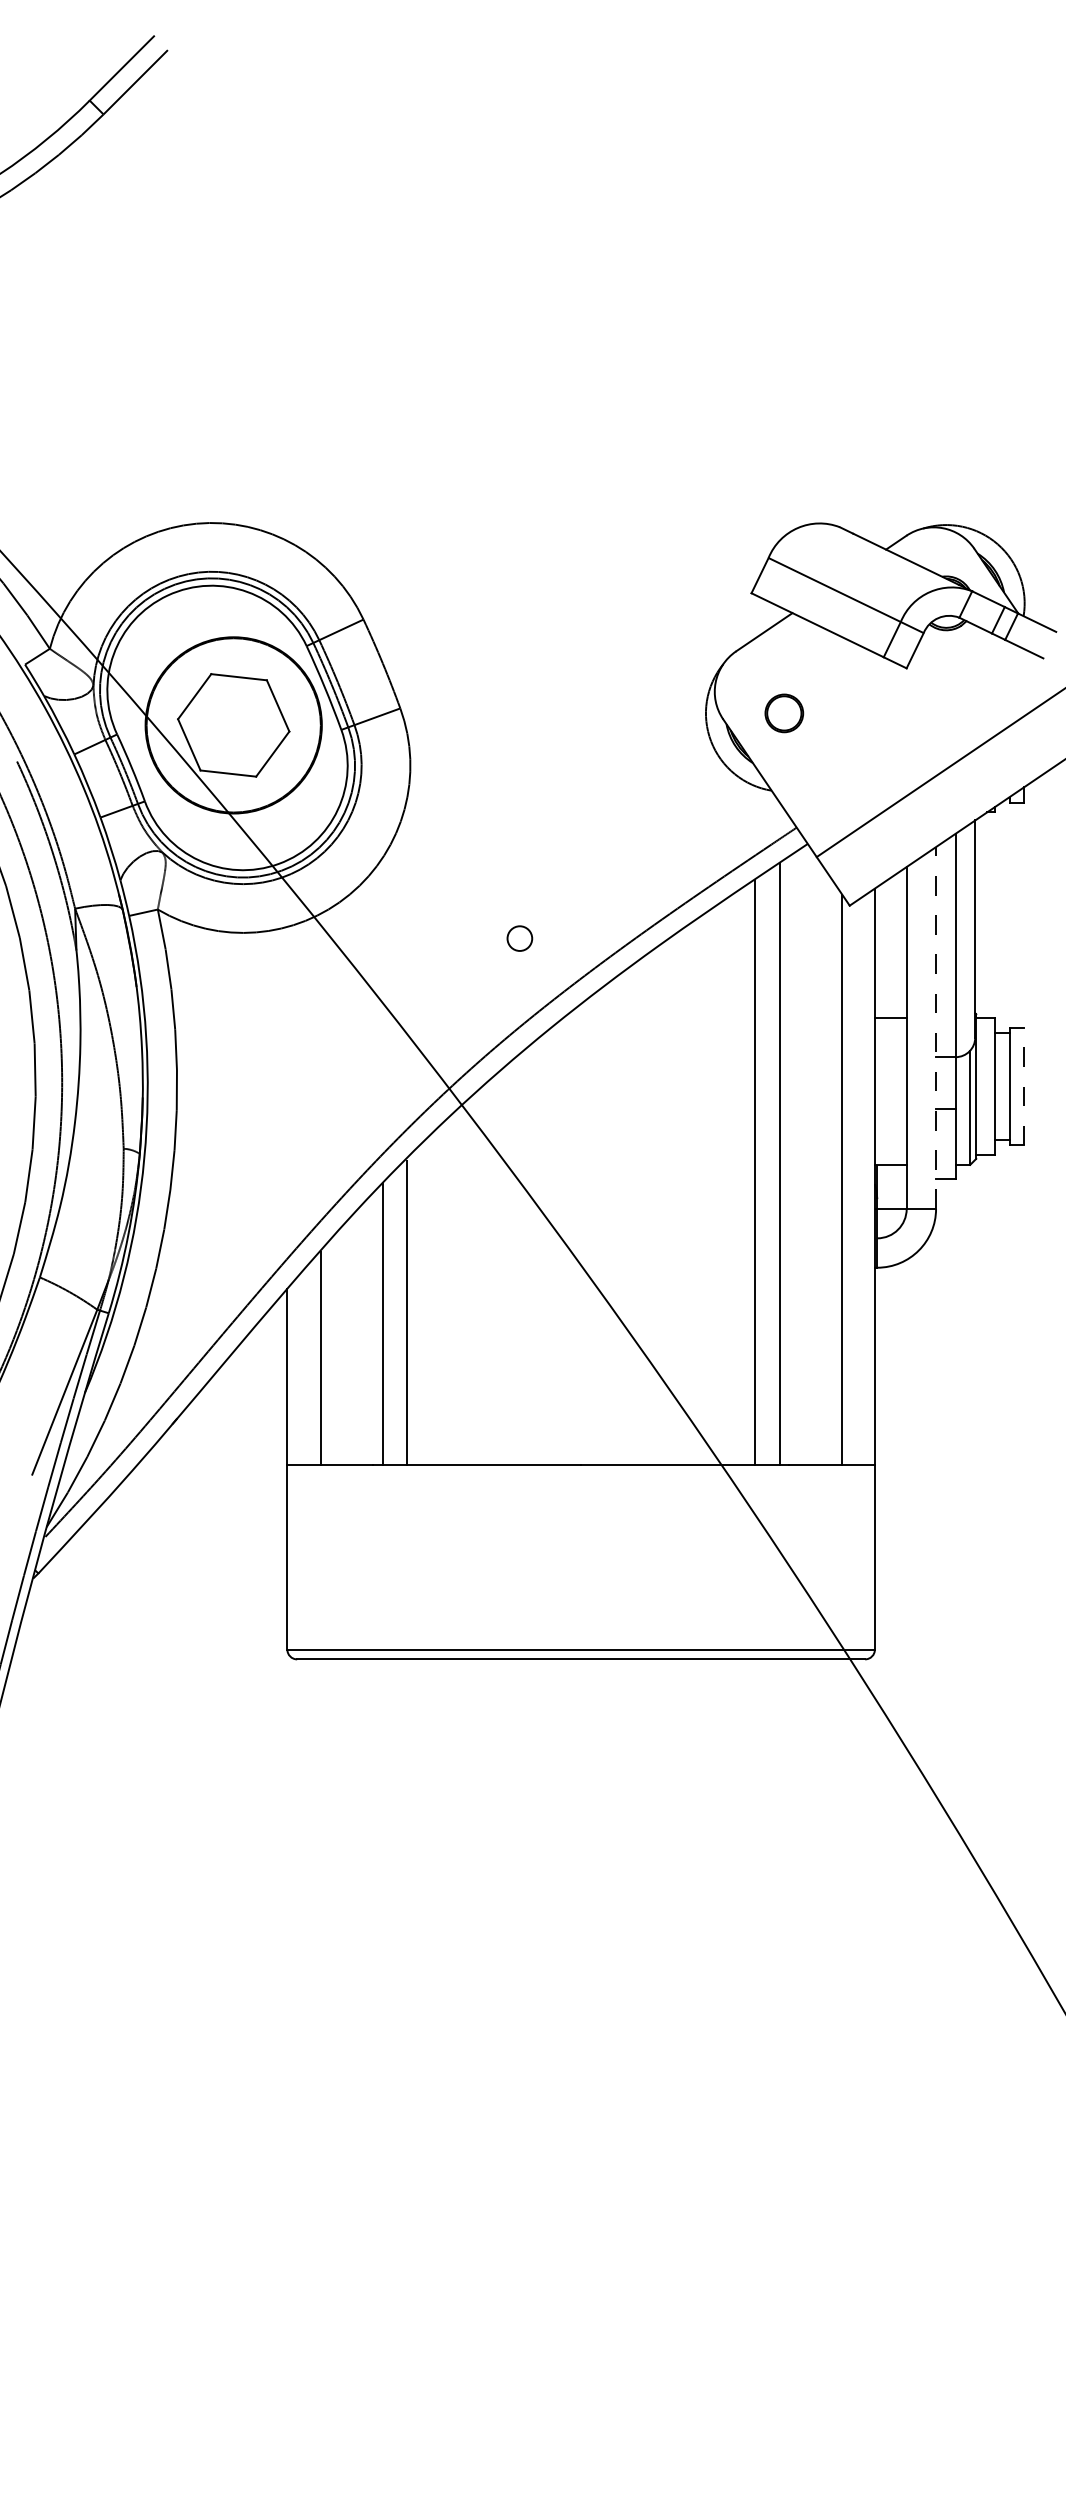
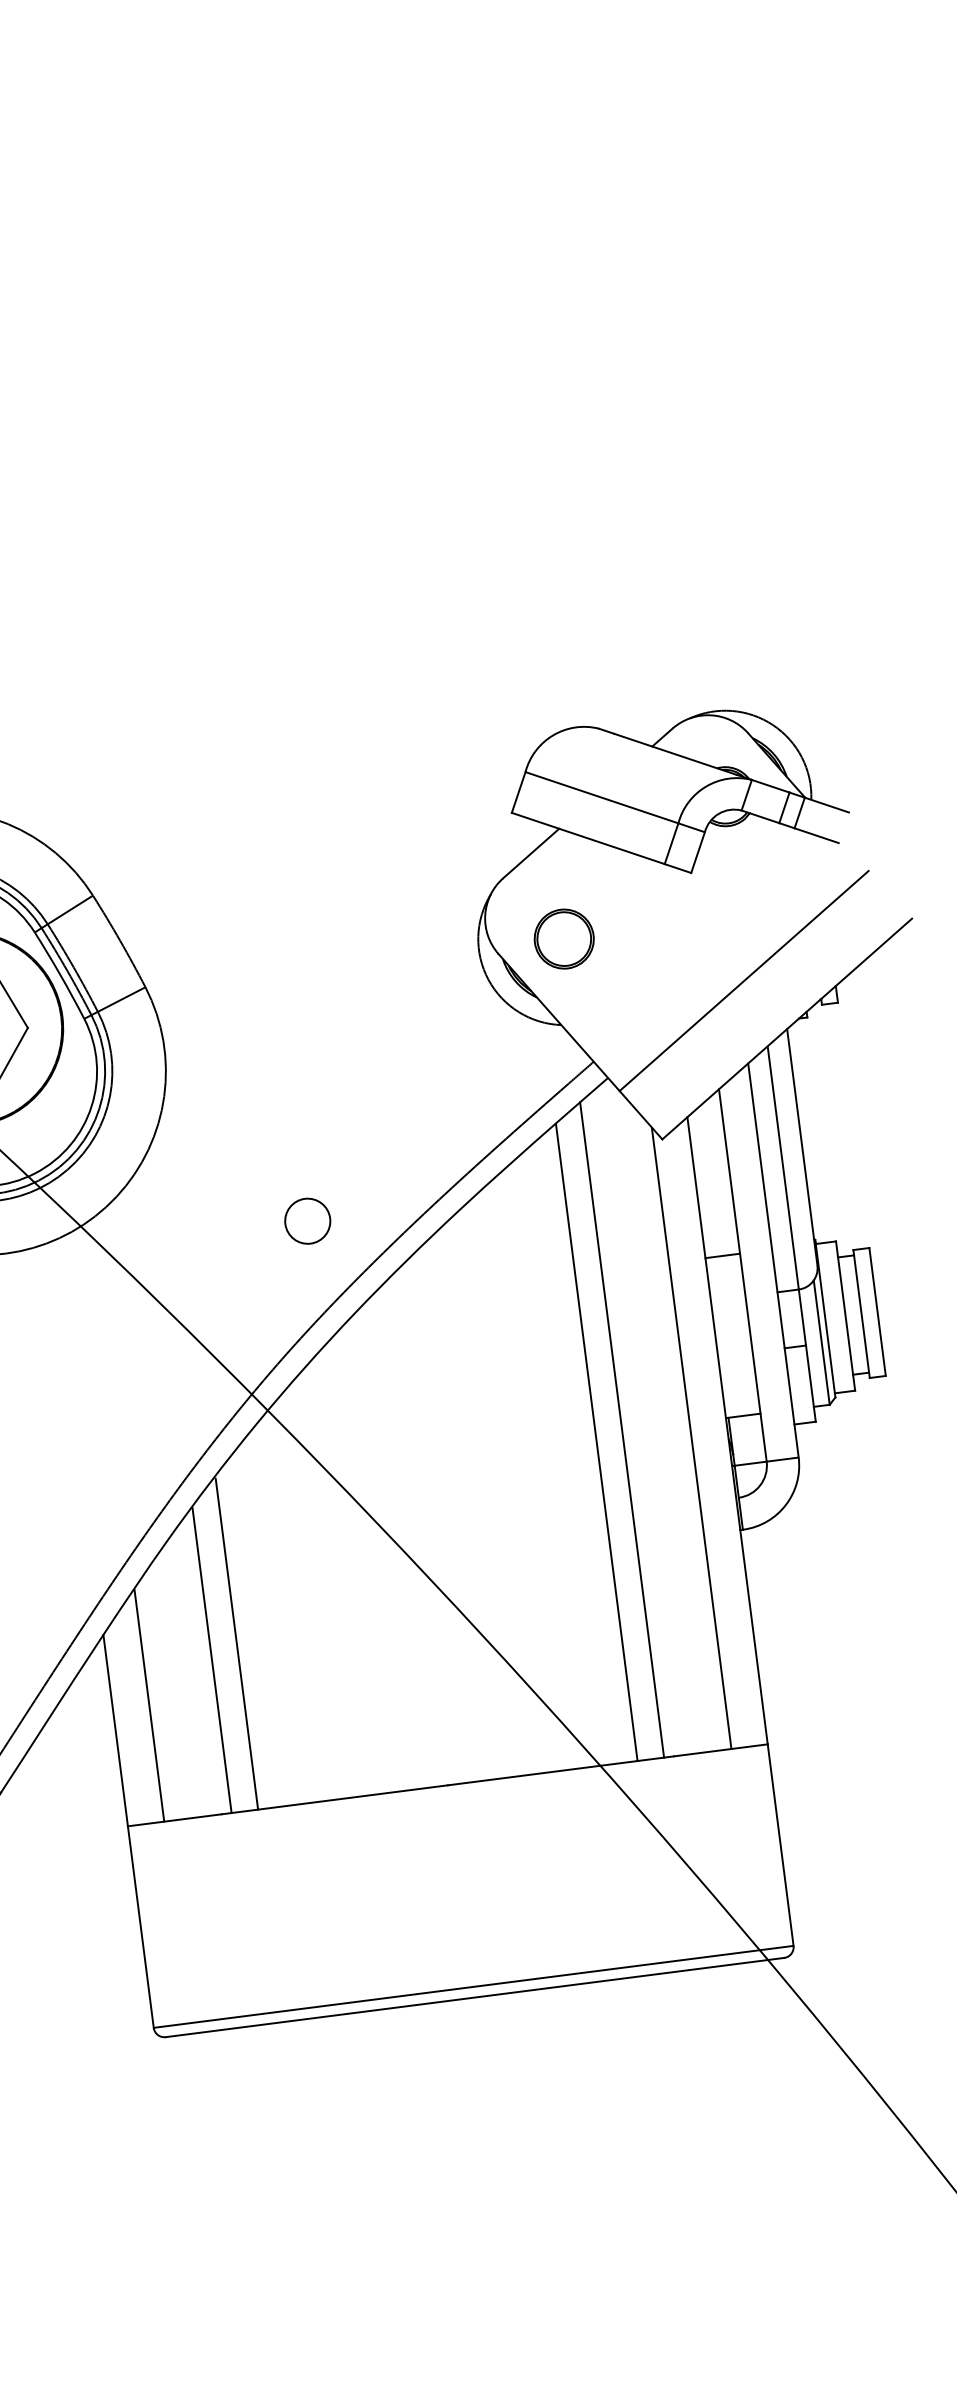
part: (784, 713) -> (564, 939), size x1.43
circle: (519, 938) -> (307, 1221), size x1.67
line: (936, 1028) -> (773, 1260), dashed -> solid
line: (1024, 1086) -> (877, 1311), dashed -> solid

